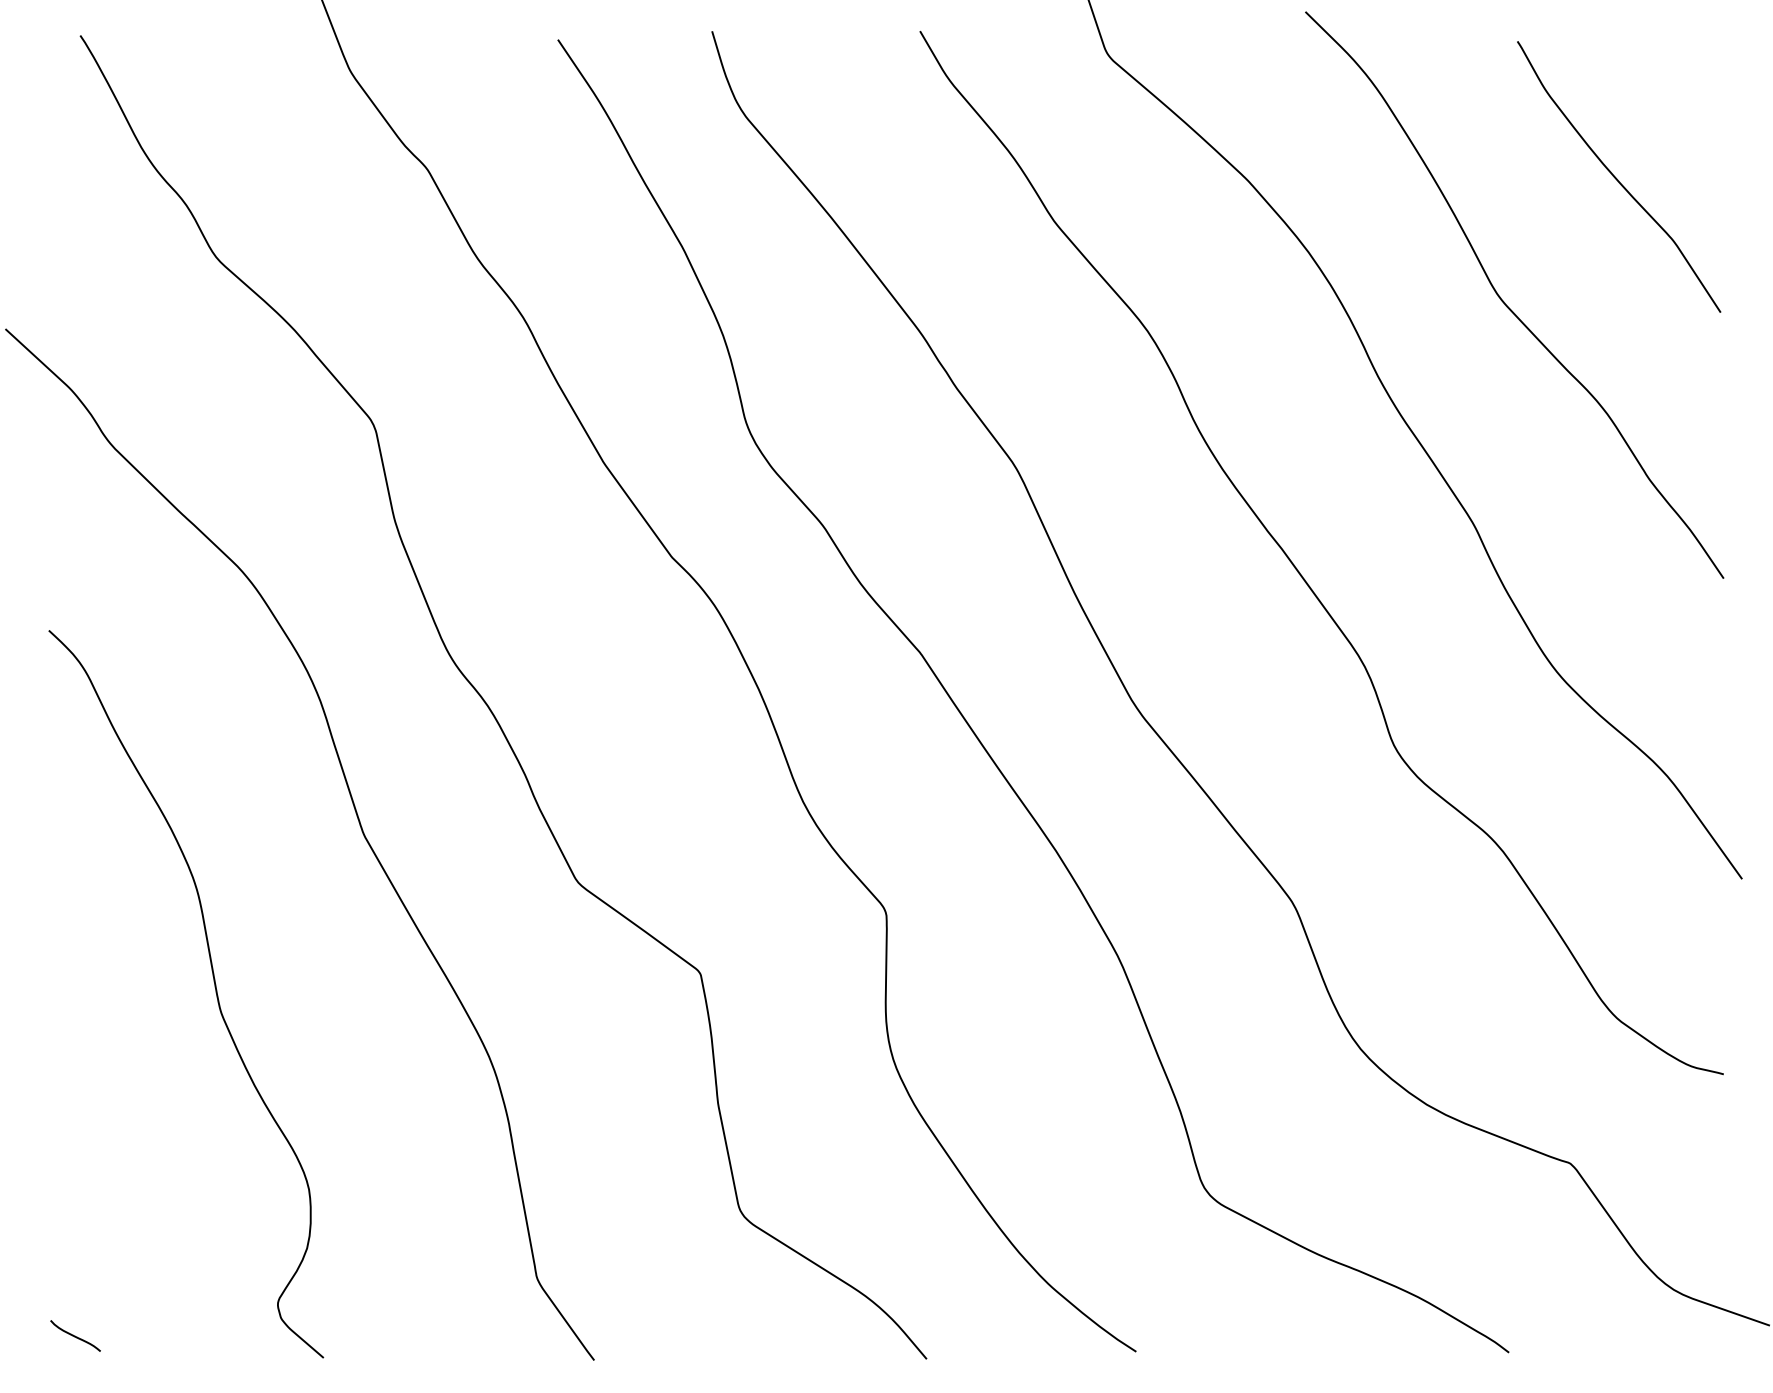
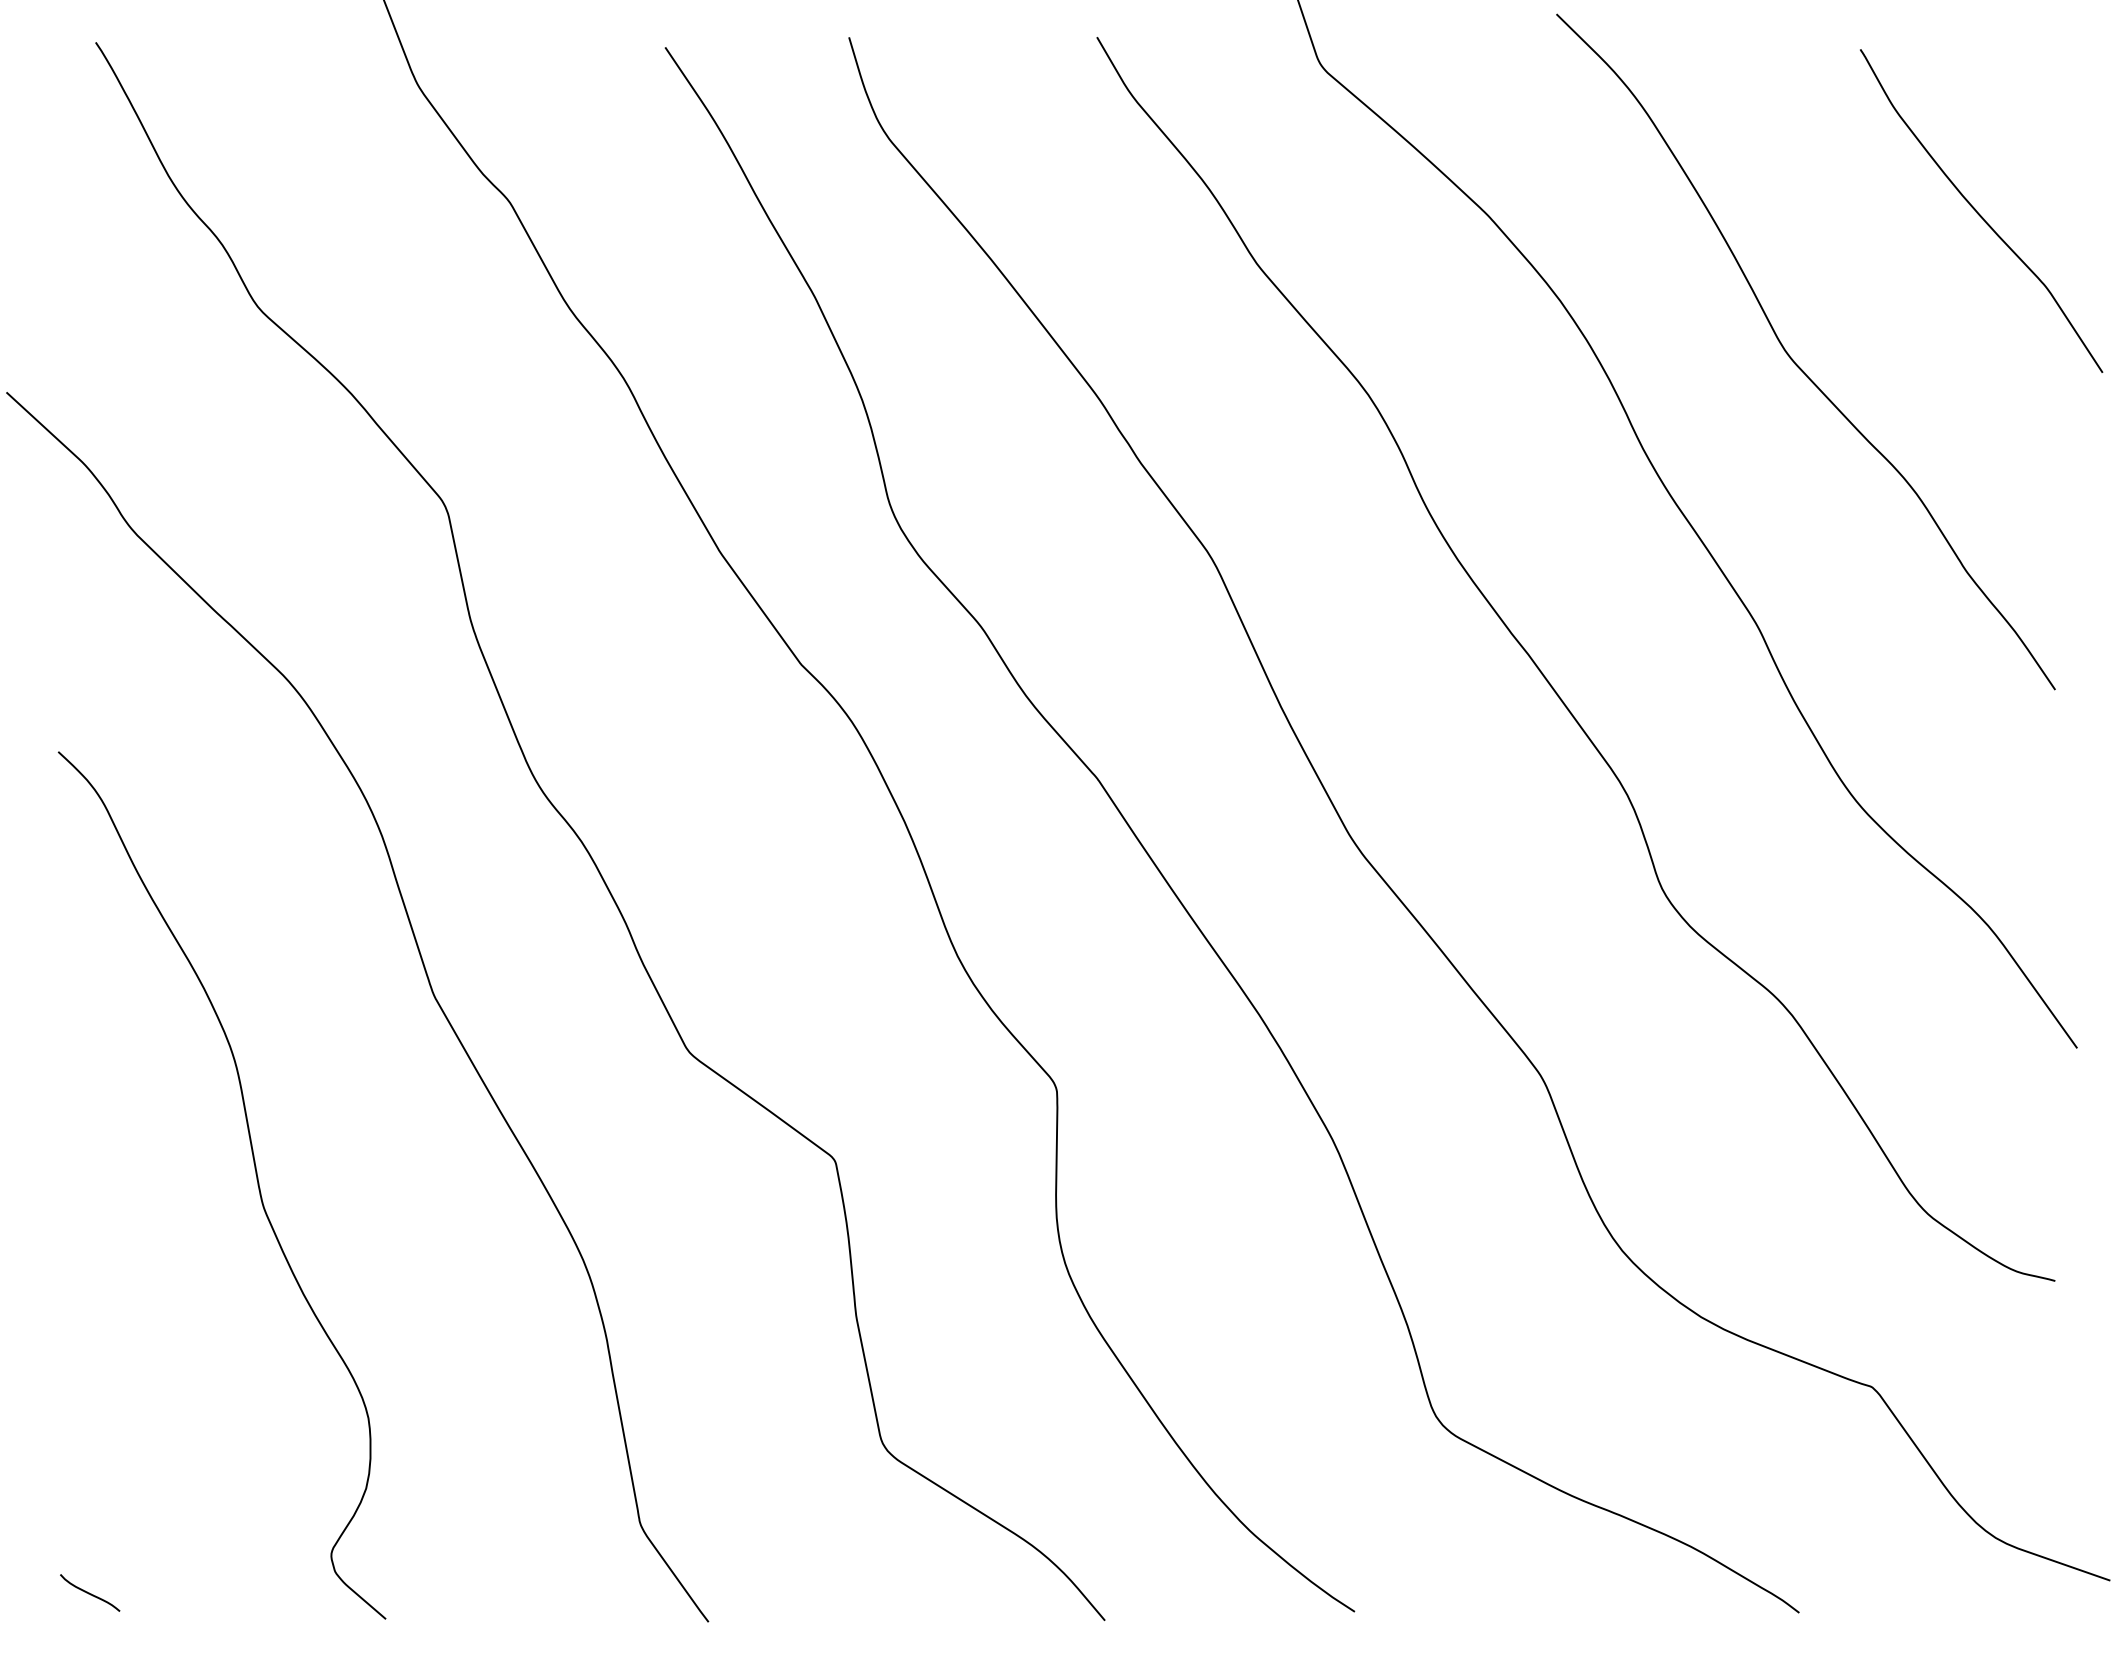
curve: (1616, 178) -> (1978, 212), moved

